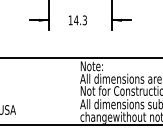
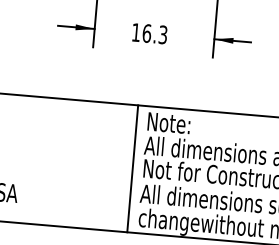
text: (76, 20) -> (147, 33), 14.3 -> 16.3
line: (74, 91) -> (131, 168), added

